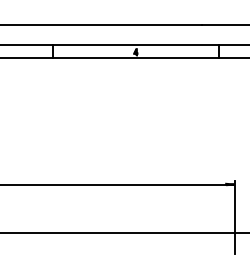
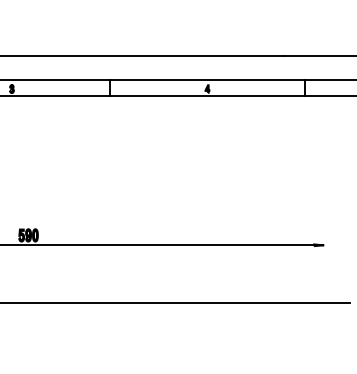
line: (234, 216) -> (324, 283), removed

